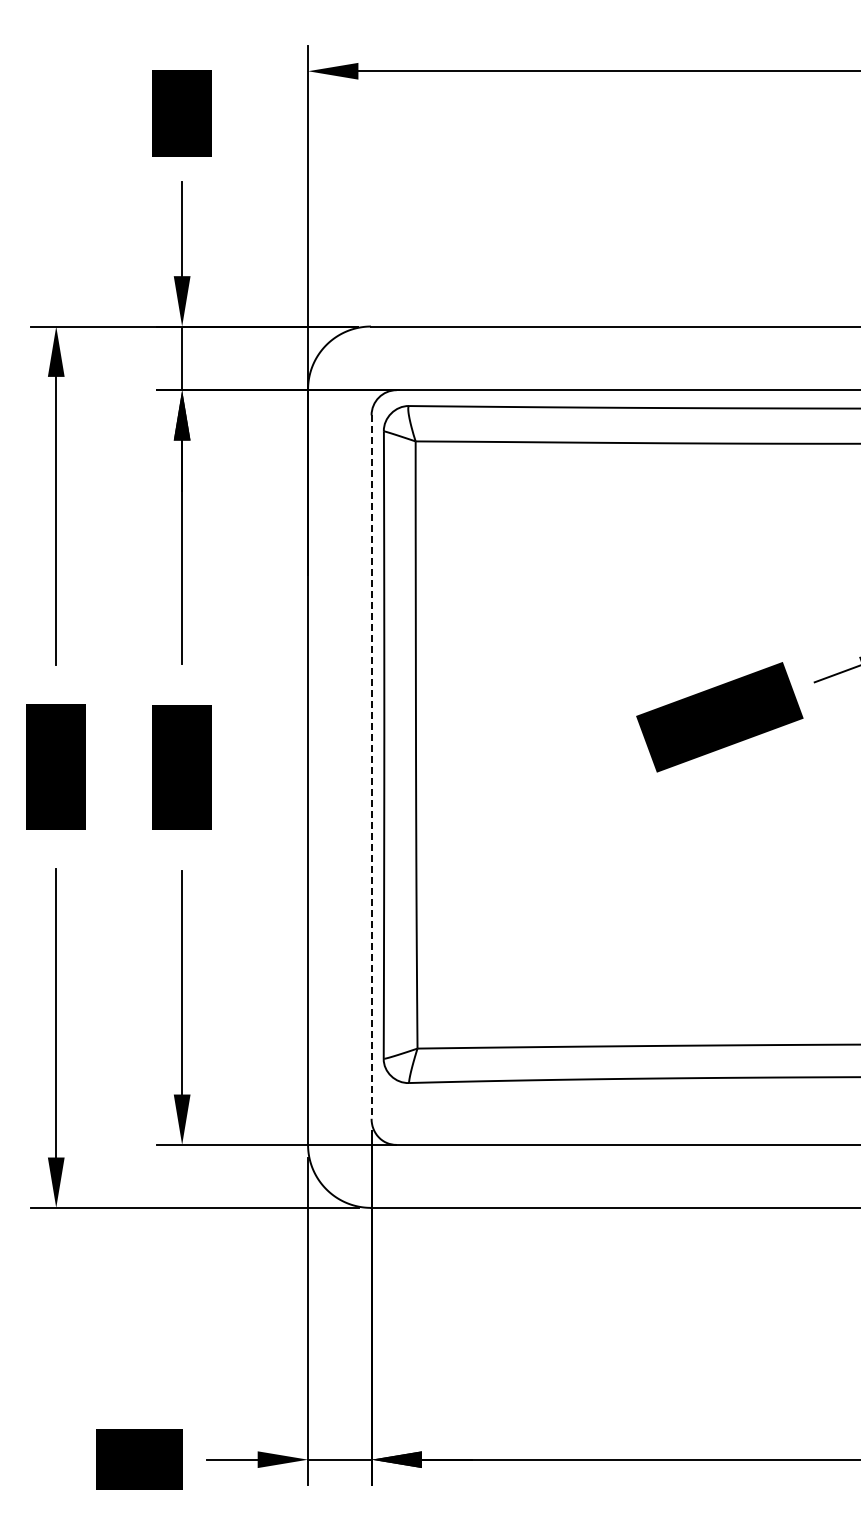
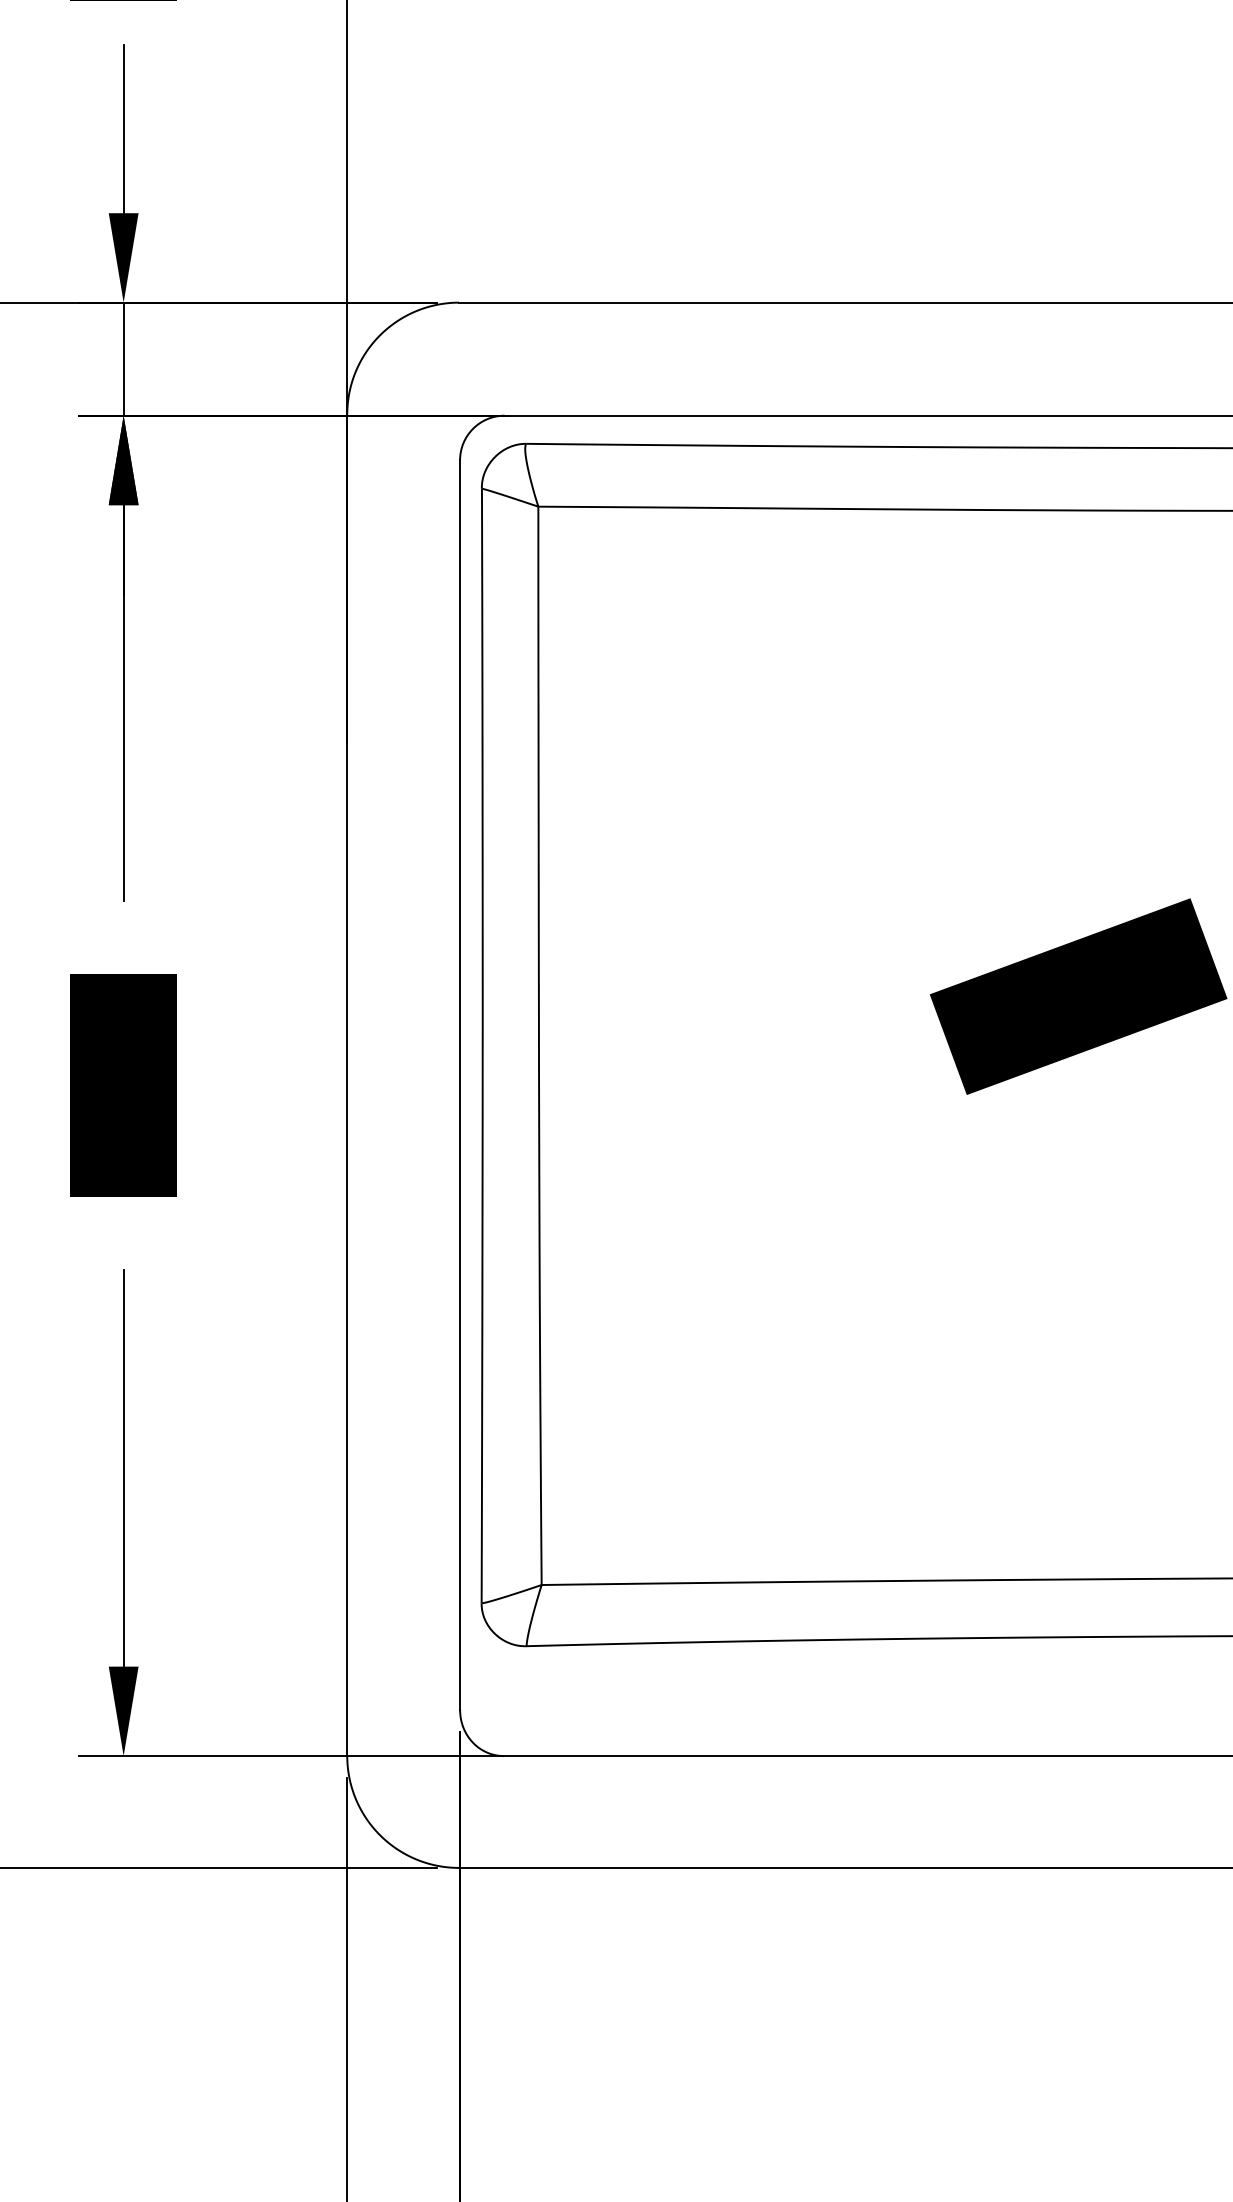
line: (371, 767) -> (459, 1085), dashed -> solid

